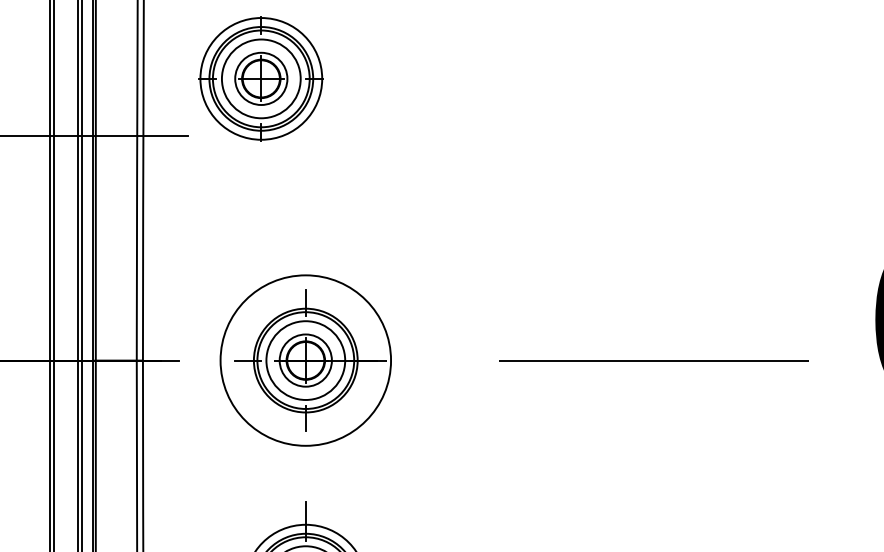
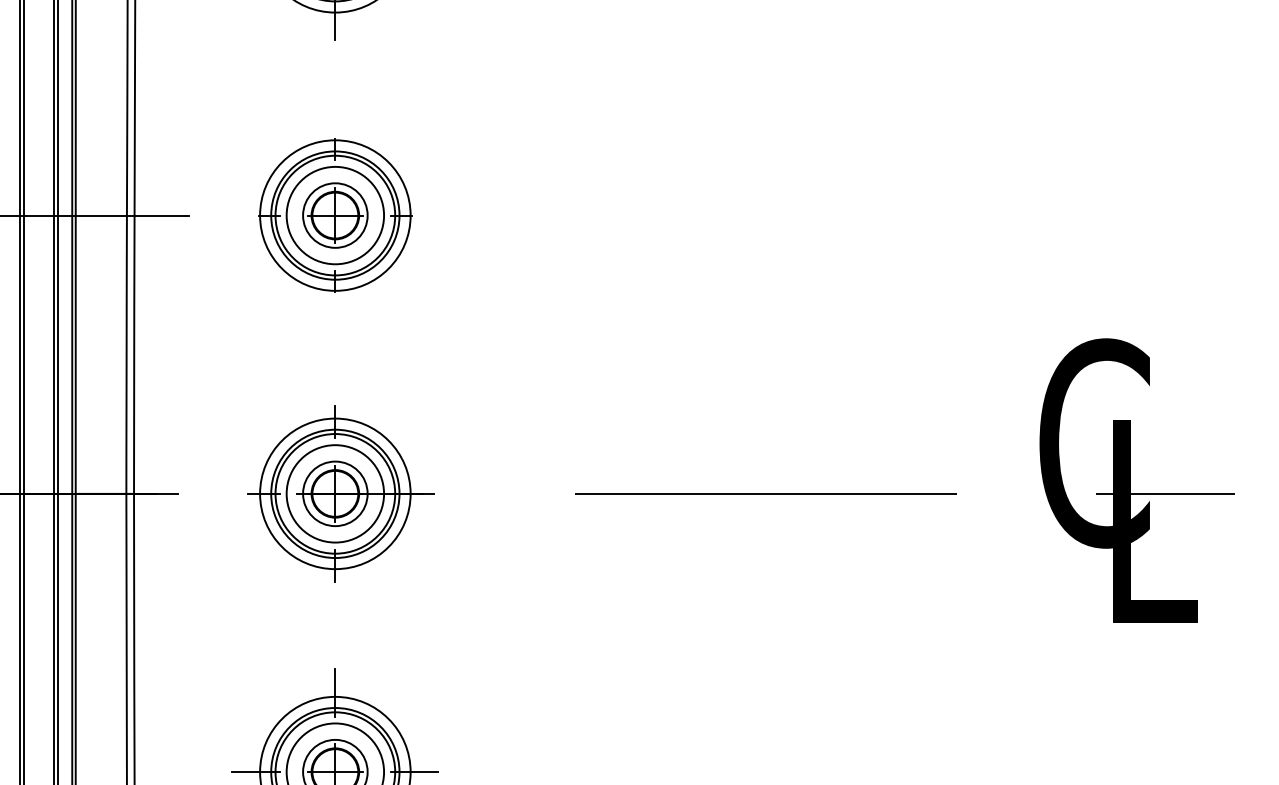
part: (261, 78) -> (335, 215), moved
circle: (305, 360) -> (335, 493), size x0.71

